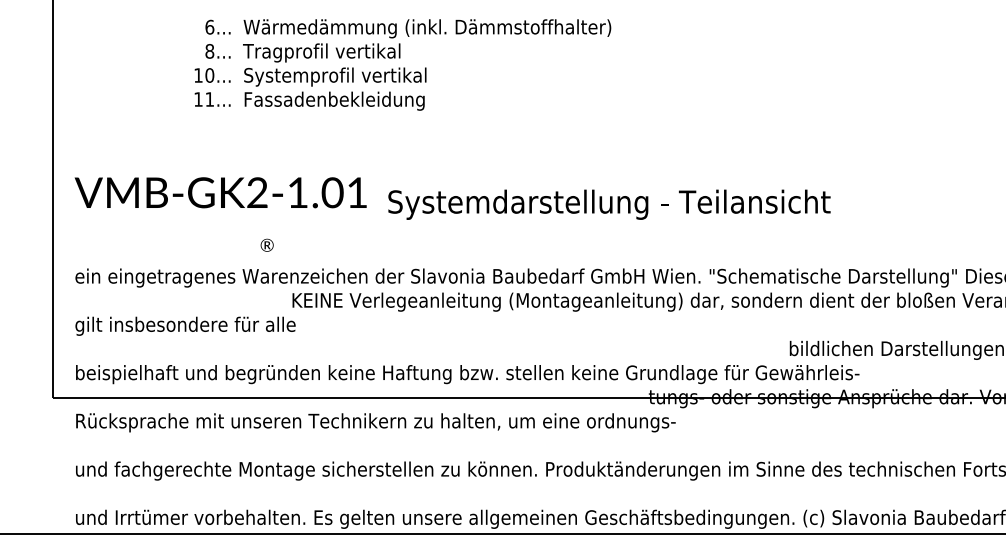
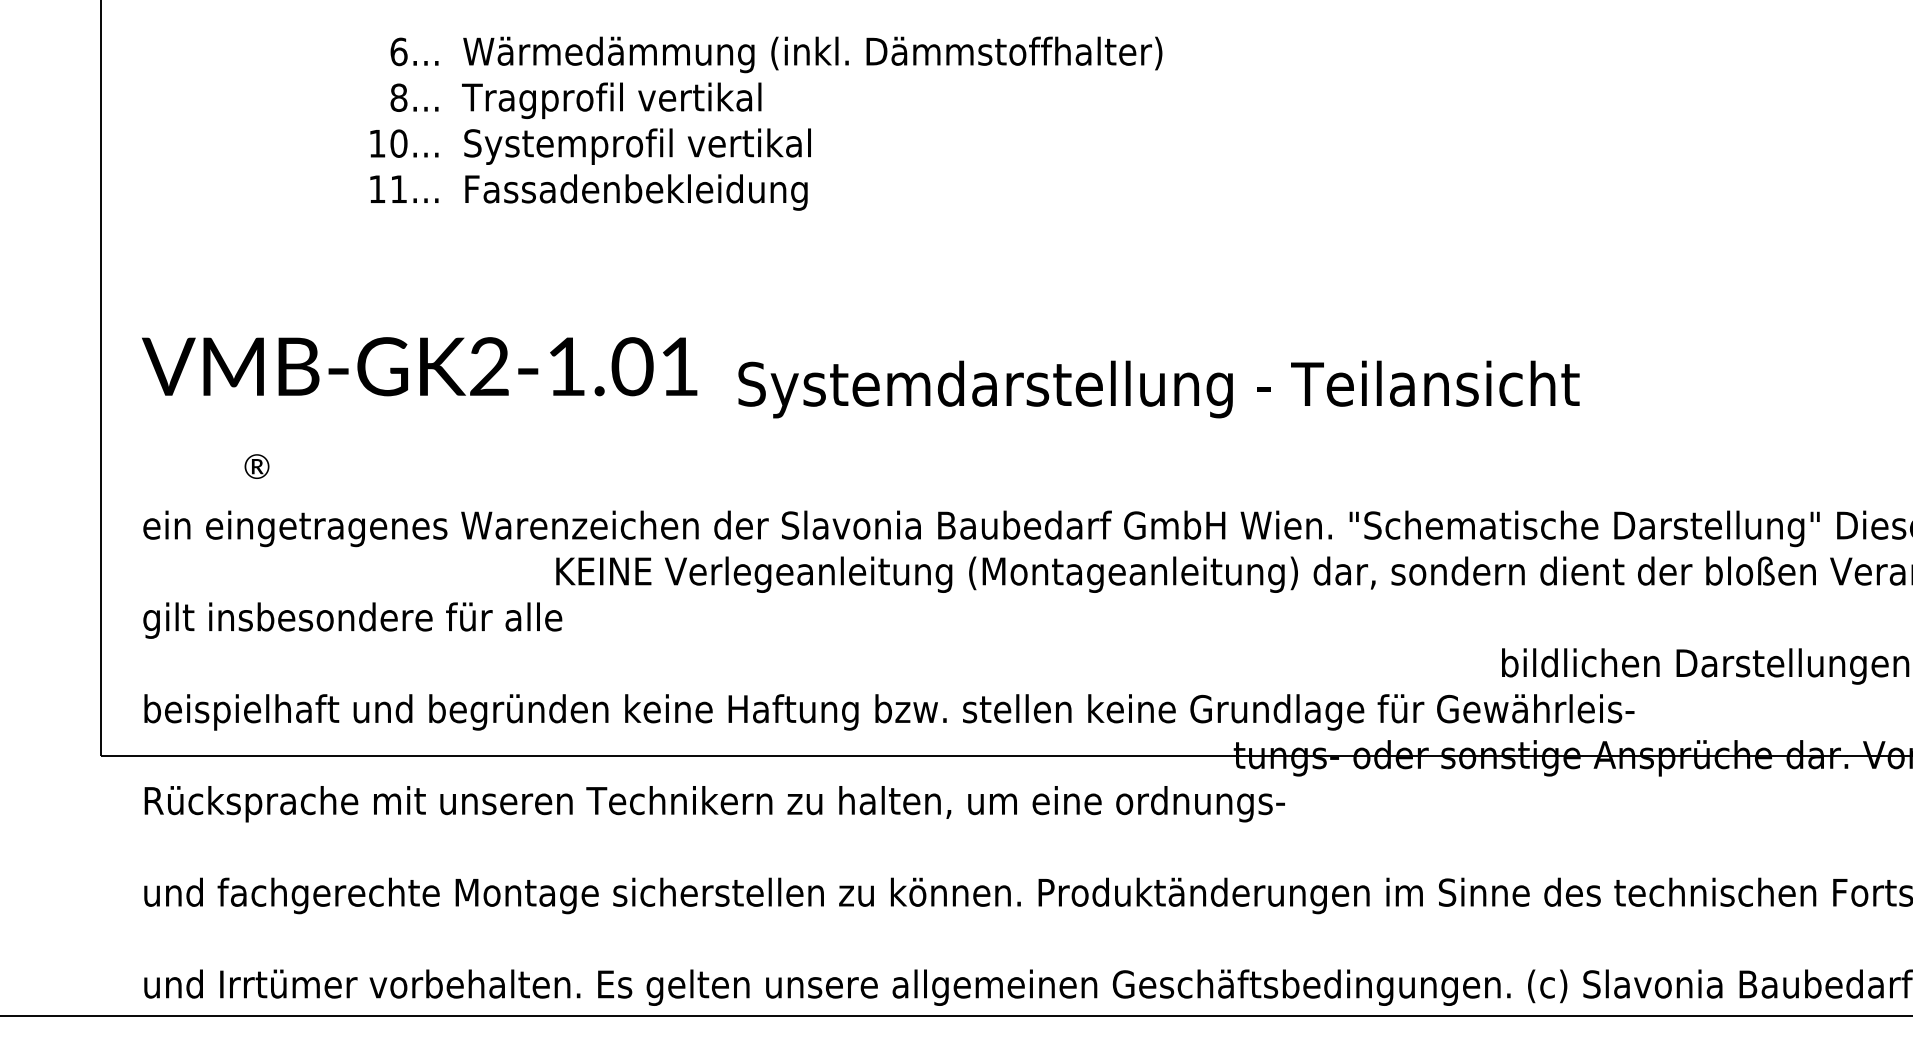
text: (266, 244) -> (255, 465), moved

